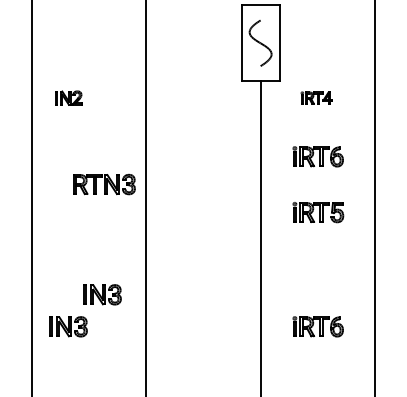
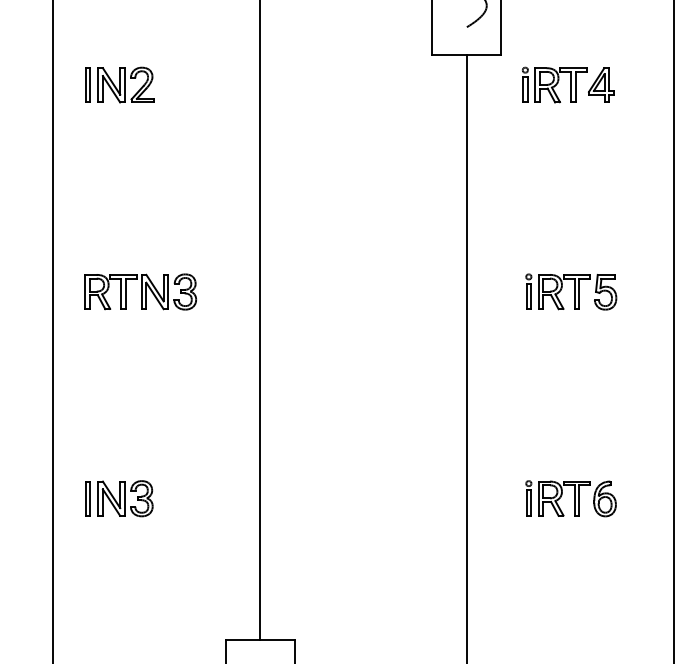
part: (68, 97) -> (119, 83), size x1.43
part: (316, 97) -> (567, 83), size x1.67
part: (317, 156) -> (569, 190), removed
part: (104, 184) -> (141, 291), moved
part: (102, 294) -> (180, 440), removed

